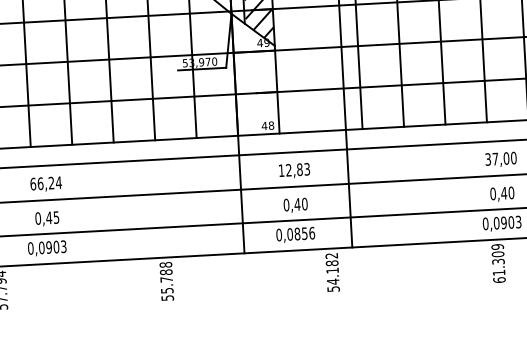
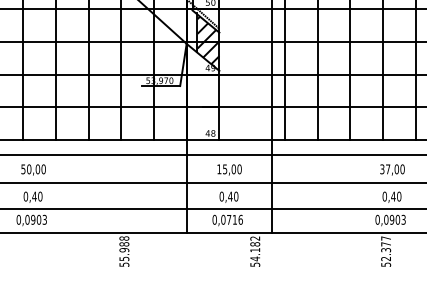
text: (298, 169) -> (232, 169), 12,83 -> 15,00
text: (45, 183) -> (33, 169), 66,24 -> 50,00
text: (56, 217) -> (40, 196), 0,45 -> 0,40
text: (300, 233) -> (231, 219), 0,0856 -> 0,0716
text: (499, 263) -> (386, 251), 61.309 -> 52.377
text: (166, 280) -> (124, 250), 55.788 -> 55.988

